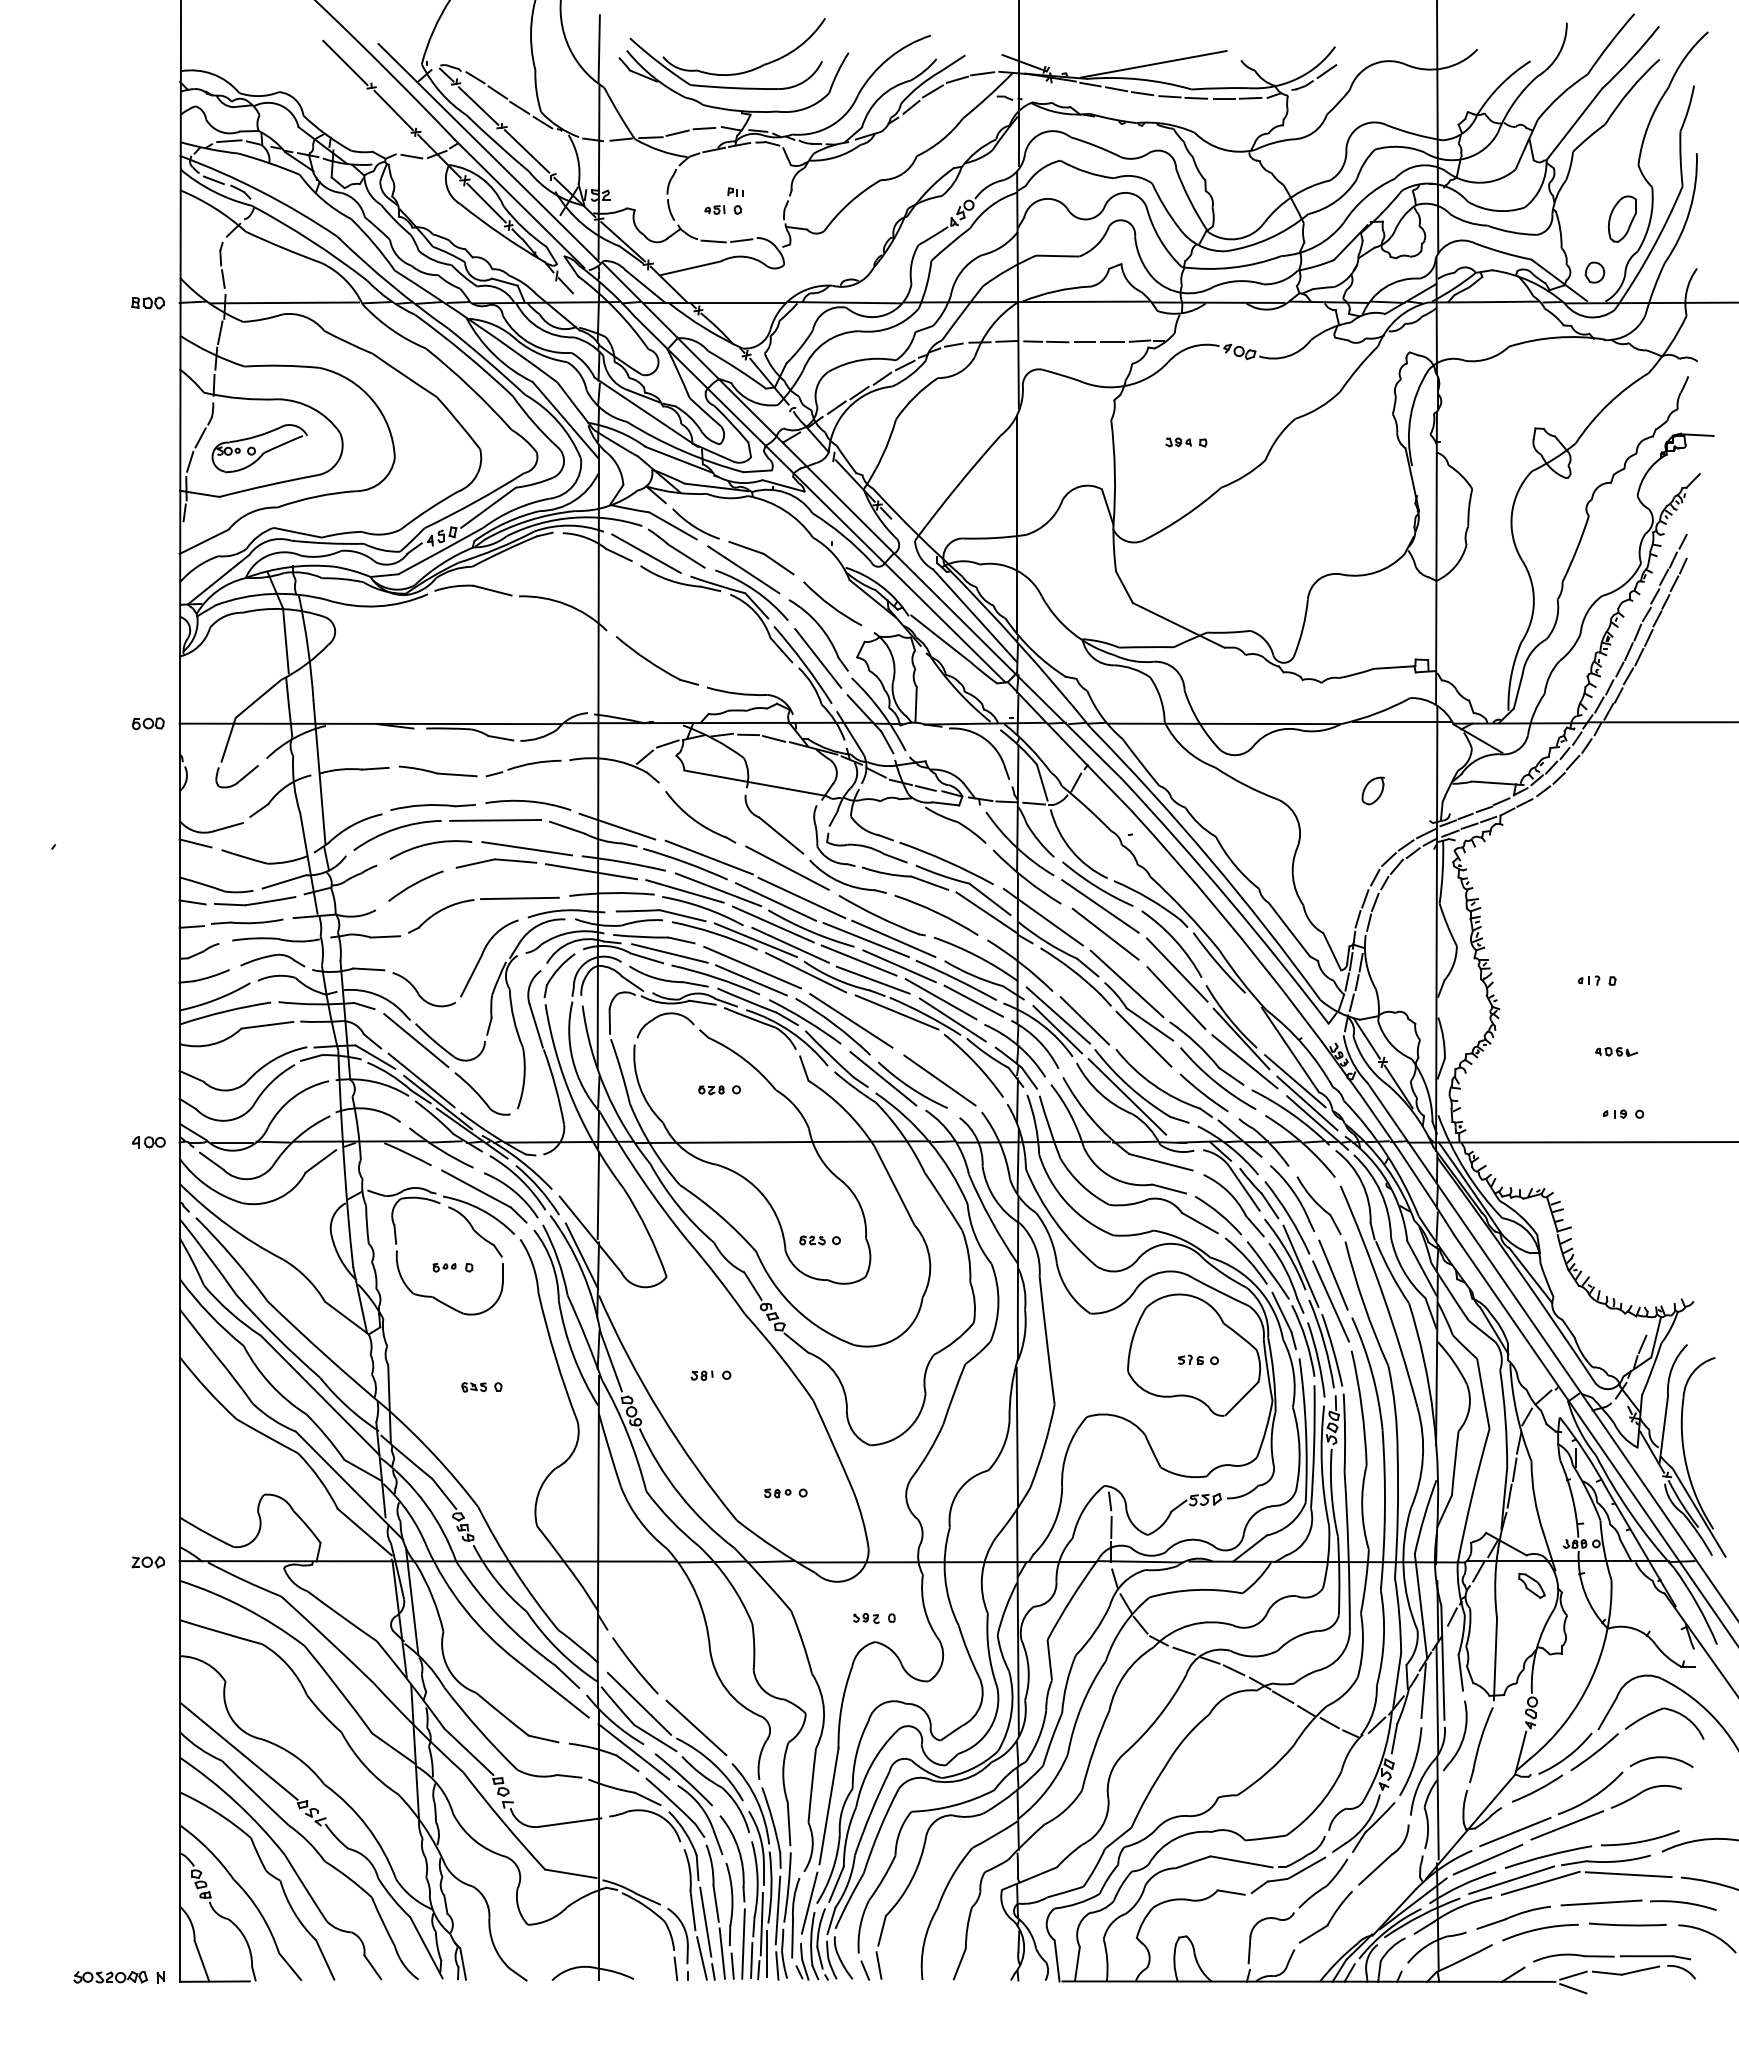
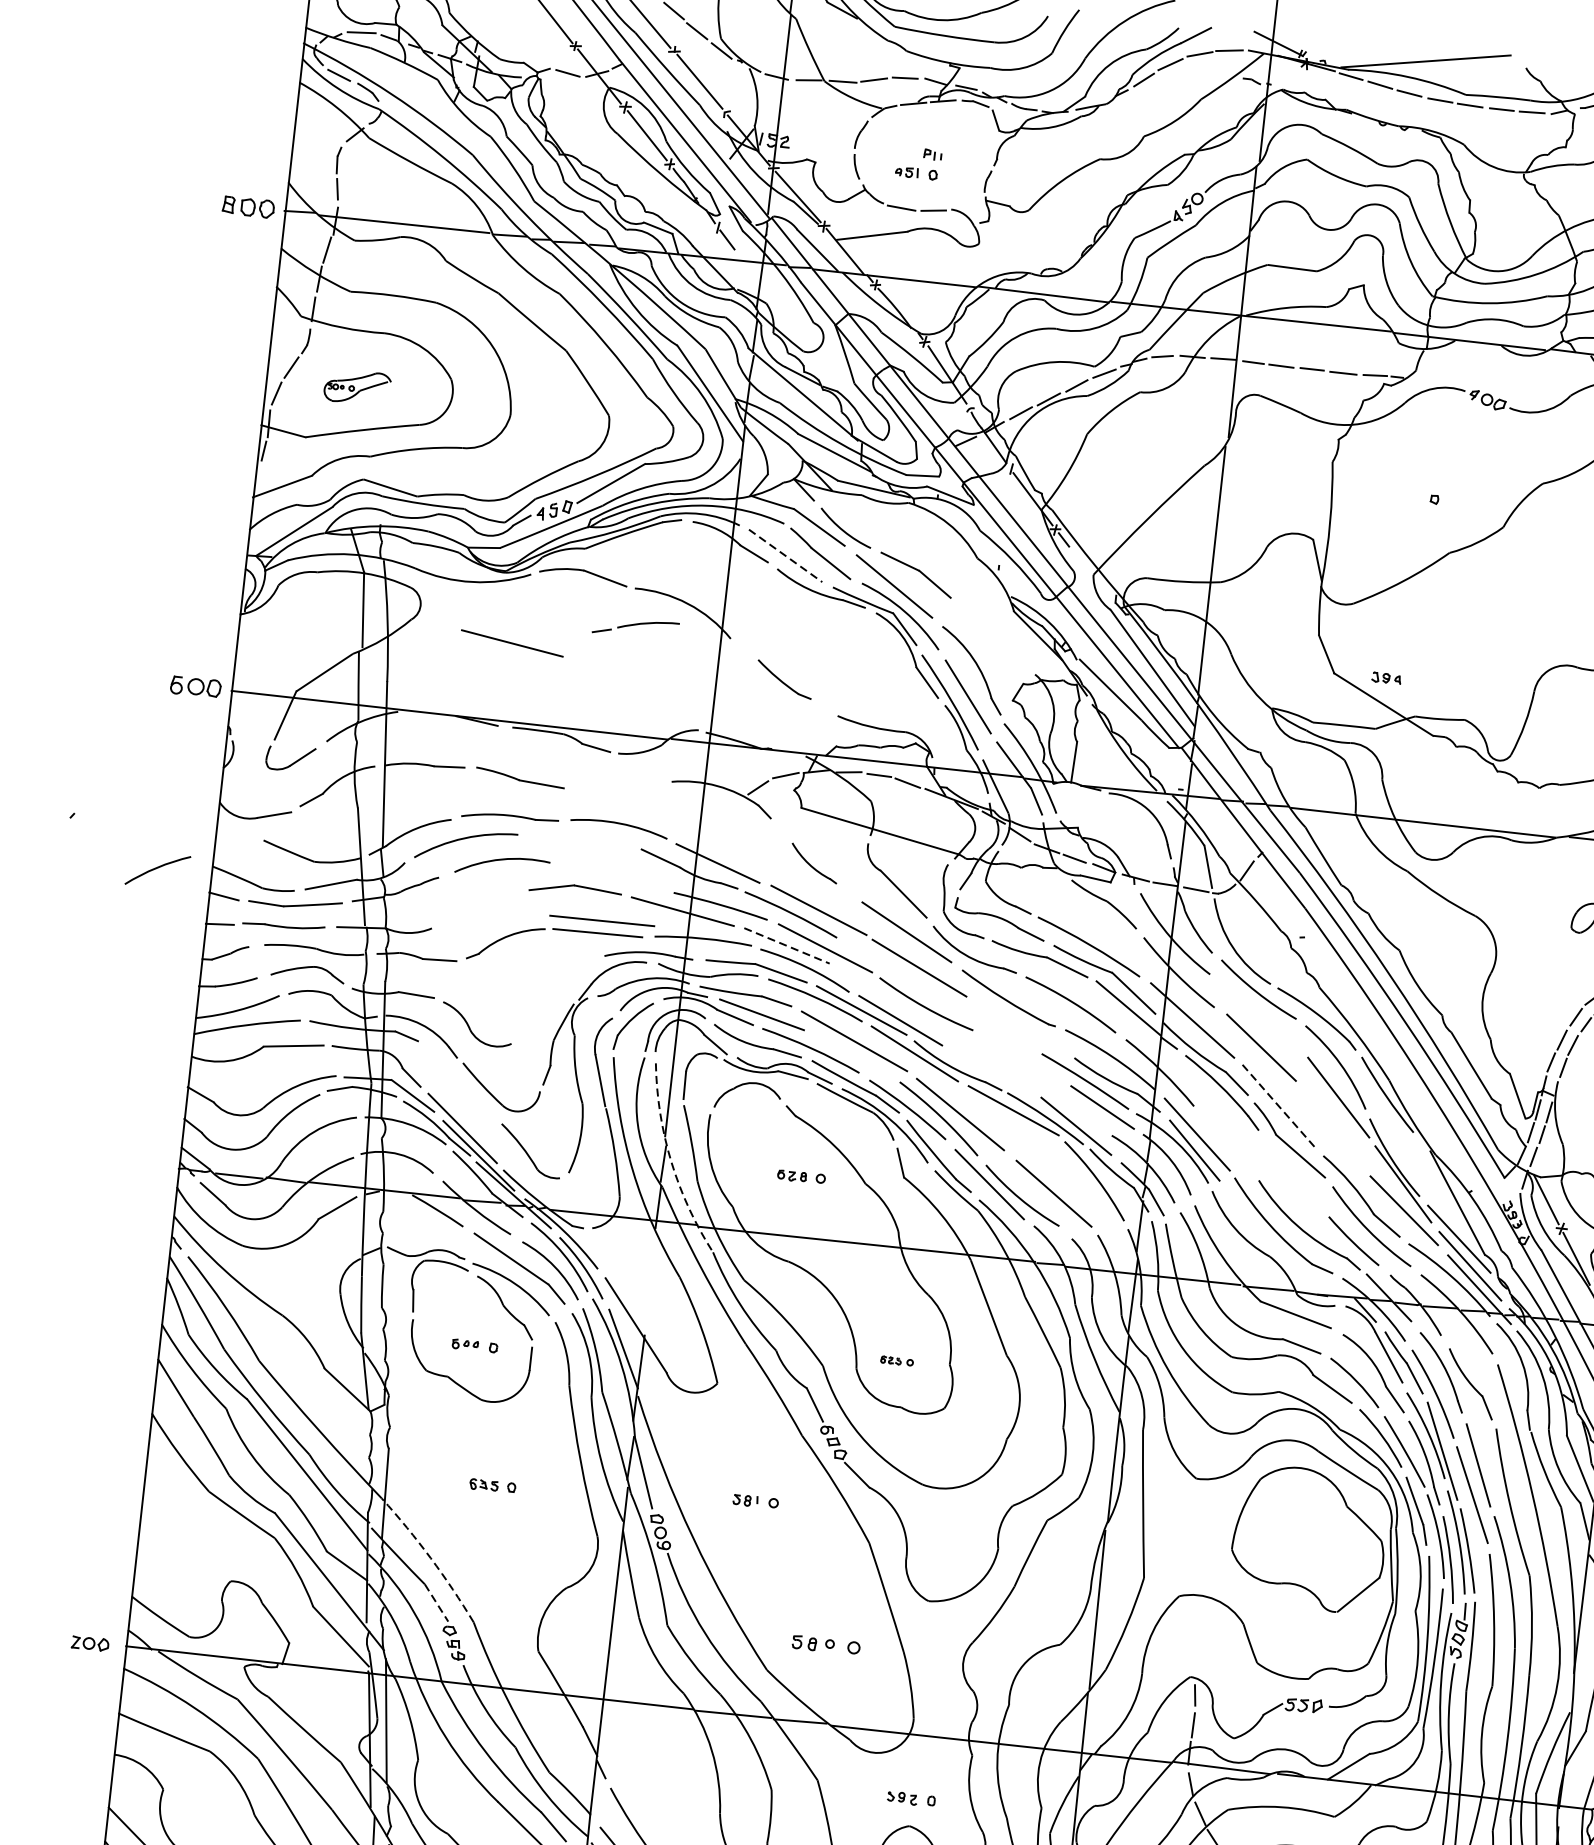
part: (147, 302) -> (248, 206), size x1.4
part: (1178, 442) -> (1386, 678), moved
part: (259, 448) -> (357, 387), size x0.6
line: (646, 553) -> (785, 555), solid -> dashed
arc: (831, 604) -> (990, 637), removed
part: (657, 660) -> (784, 679), size x0.6
part: (148, 723) -> (196, 686), size x1.4
part: (523, 768) -> (635, 627), moved
part: (700, 817) -> (813, 863), size x0.6
line: (495, 820) -> (602, 921), moved
line: (195, 843) -> (234, 829), removed
line: (526, 848) -> (511, 643), moved
arc: (415, 884) -> (157, 868), moved
line: (685, 891) -> (787, 946), solid -> dashed
line: (776, 901) -> (890, 968), removed
line: (1100, 906) -> (1259, 1015), removed
line: (772, 924) -> (882, 994), removed
line: (893, 938) -> (1018, 1025), removed
line: (865, 939) -> (986, 1023), removed
part: (483, 954) -> (549, 992), removed
line: (858, 960) -> (976, 1046), removed
line: (899, 966) -> (1022, 1058), removed
line: (872, 979) -> (989, 1070), removed
line: (751, 980) -> (851, 1055), removed
line: (1127, 984) -> (1280, 1107), solid -> dashed
line: (1176, 998) -> (1334, 1129), removed
line: (940, 999) -> (1064, 1101), removed
line: (1084, 1020) -> (1226, 1143), removed
line: (1143, 1038) -> (1291, 1171), removed
line: (416, 1040) -> (461, 1082), removed
arc: (605, 1089) -> (671, 1161), solid -> dashed
line: (1127, 1096) -> (1265, 1235), removed
part: (148, 1142) -> (143, 1164), removed
line: (598, 1195) -> (650, 1281), removed
part: (819, 1240) -> (896, 1361), size x0.7
part: (1198, 1359) -> (1313, 1544), removed
arc: (435, 1455) -> (431, 1558), solid -> dashed
part: (785, 1493) -> (825, 1645), size x1.4
line: (444, 1494) -> (436, 1603), solid -> dashed

